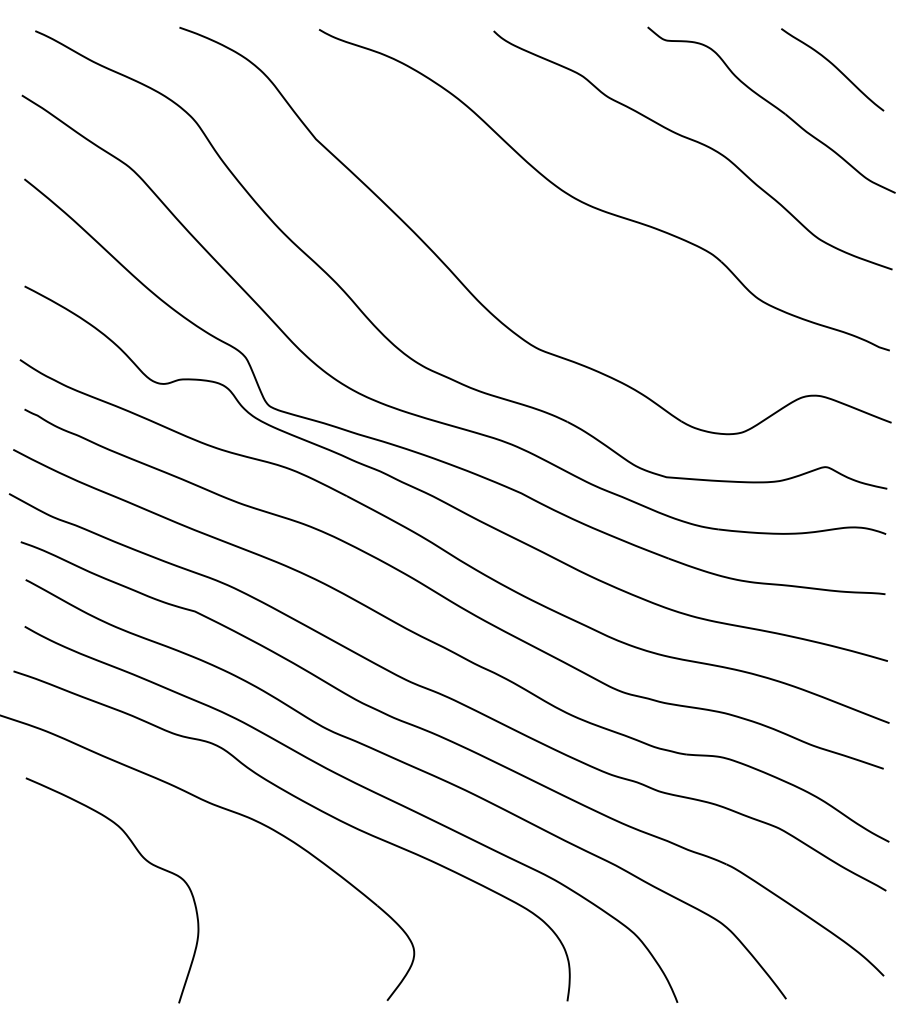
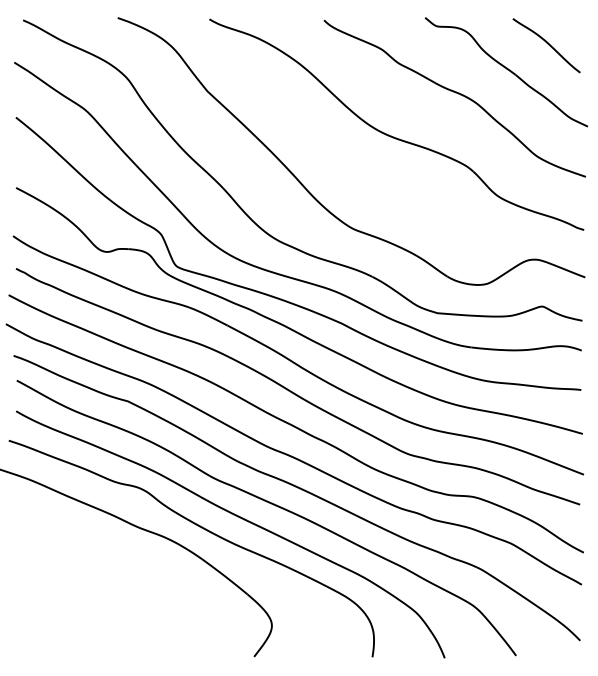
curve: (142, 858) -> (93, 563), removed

